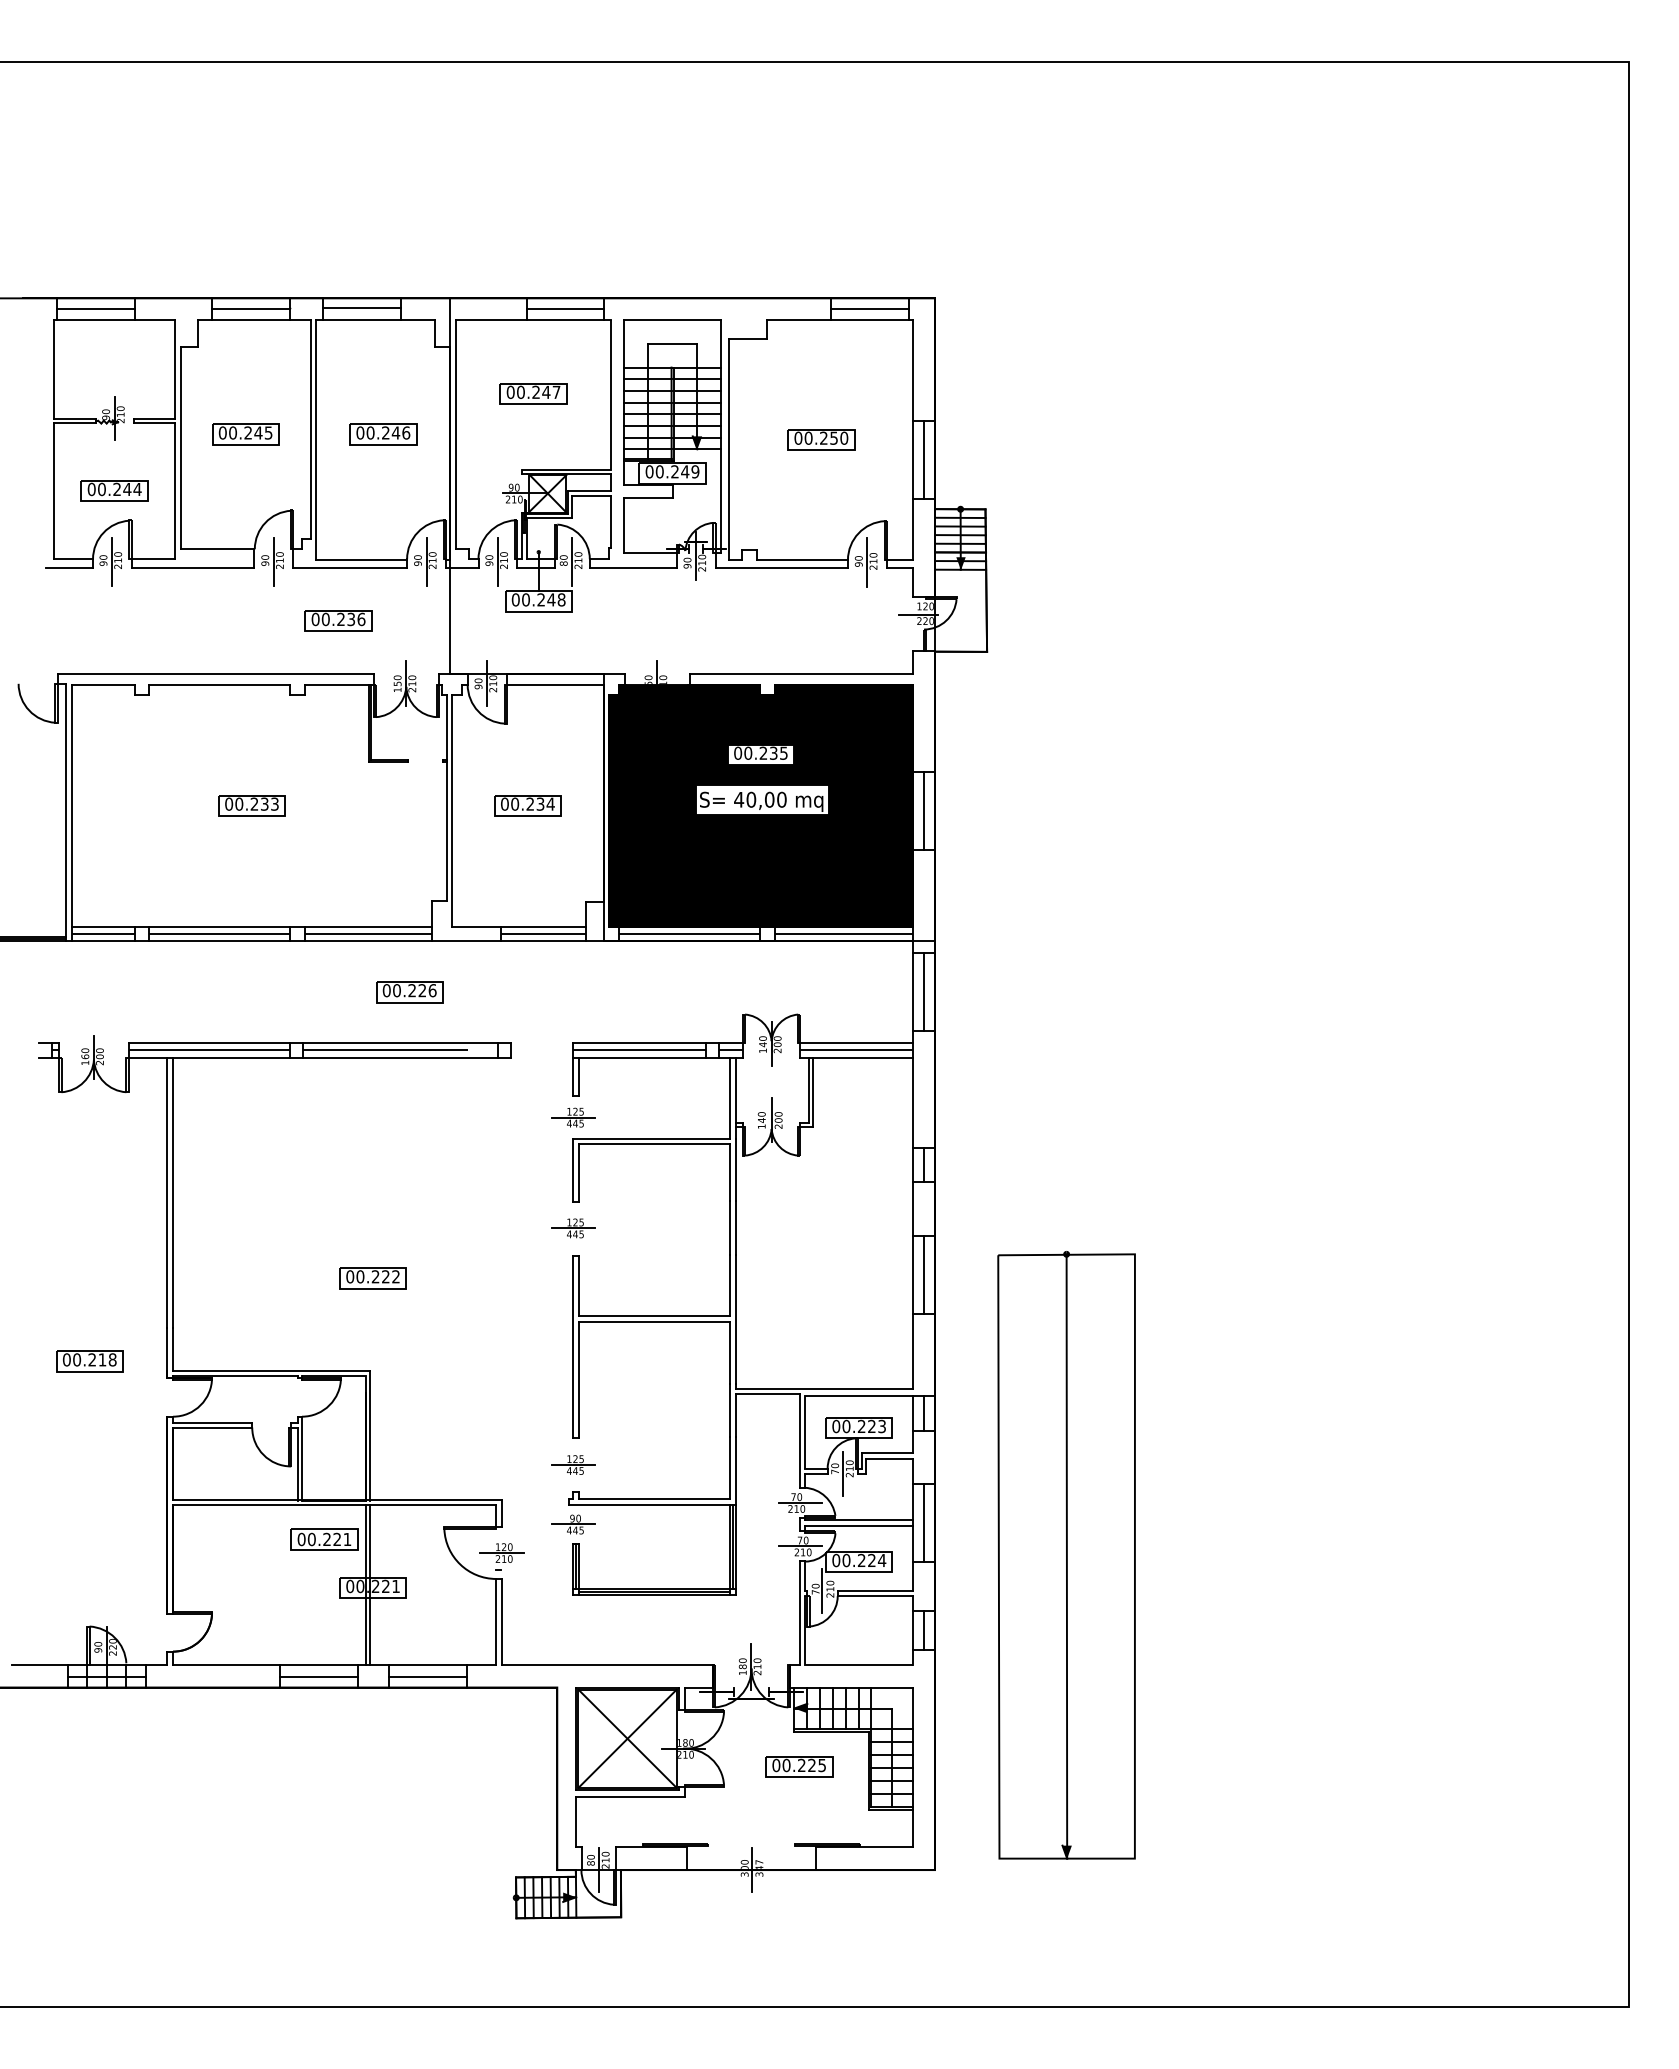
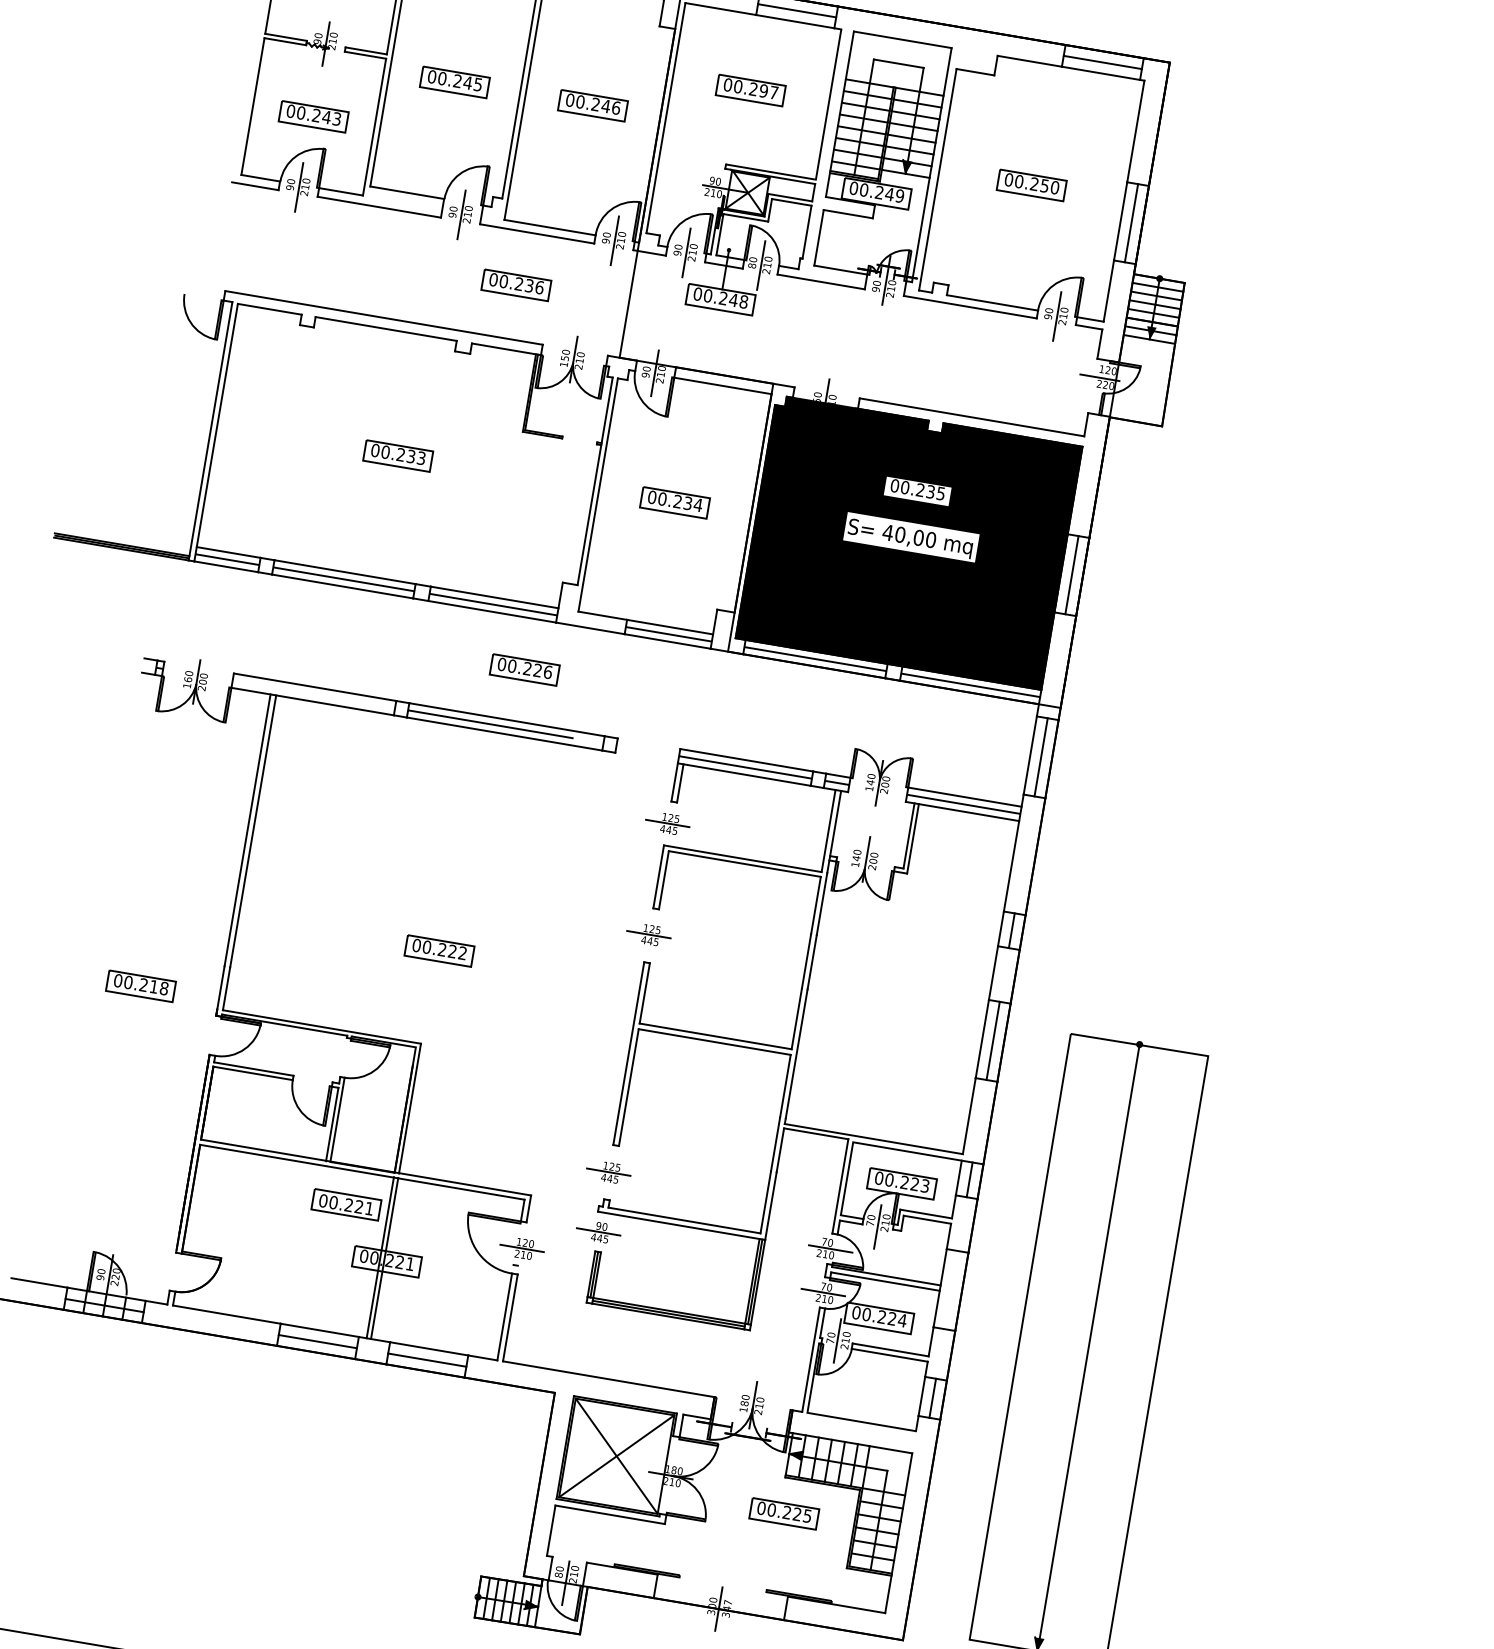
text: (546, 392) -> (763, 91), 00.247 -> 00.297
text: (137, 489) -> (336, 119), 00.244 -> 00.243
line: (209, 1050) -> (313, 694), removed
line: (924, 1522) -> (951, 1289), removed

